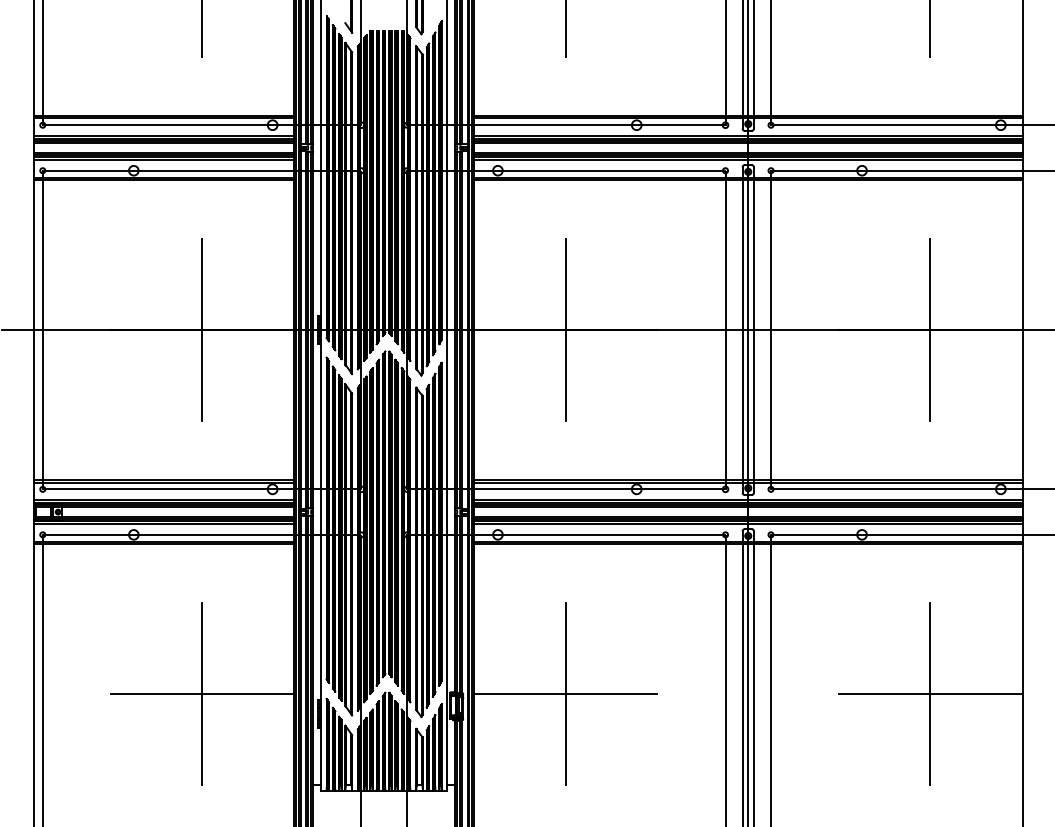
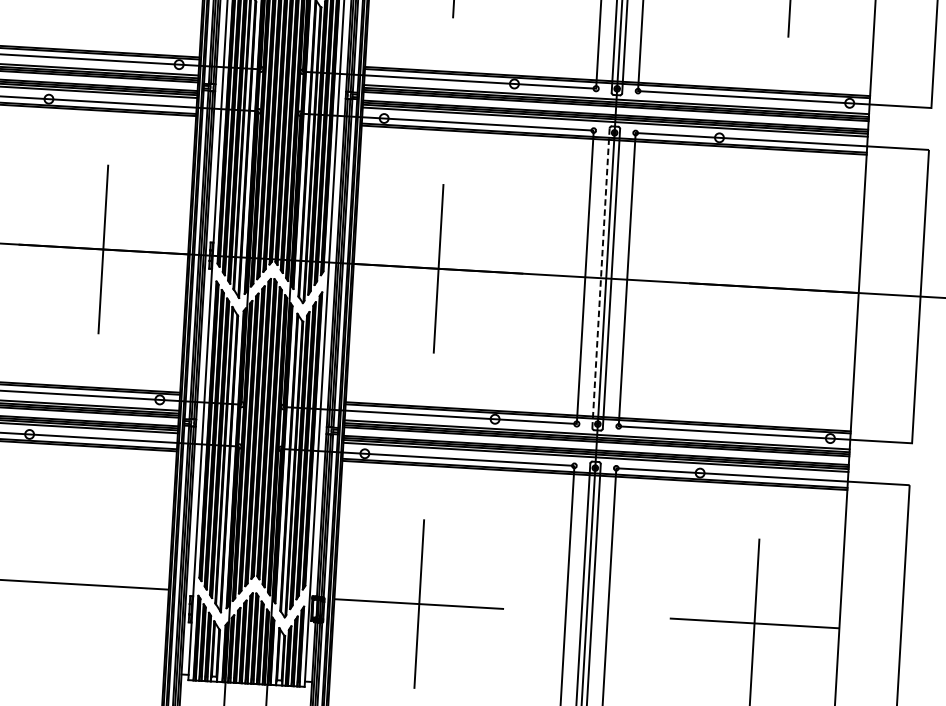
line: (742, 330) -> (600, 278), solid -> dashed
line: (930, 330) -> (774, 288), removed
line: (202, 694) -> (84, 585), removed

